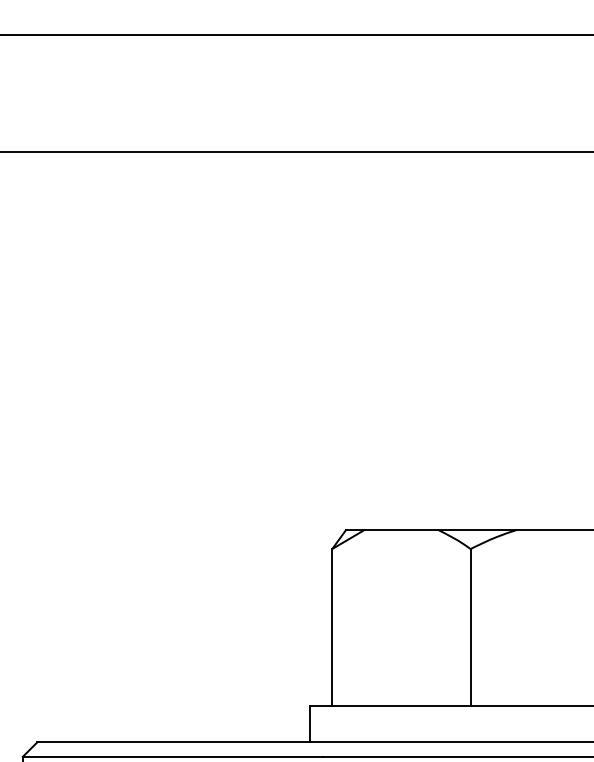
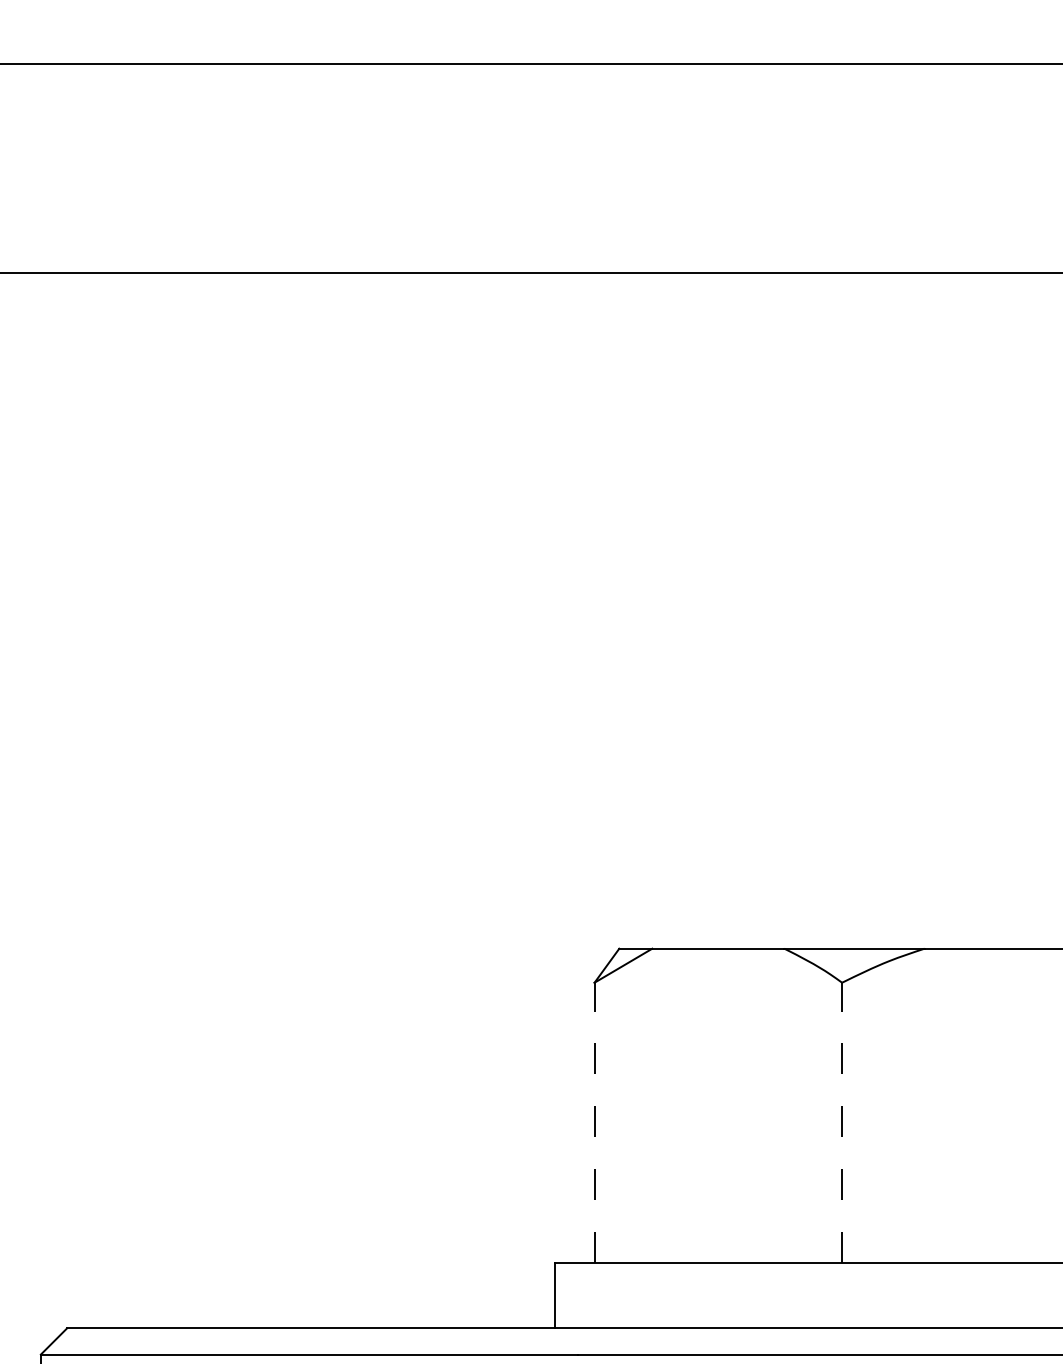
line: (332, 626) -> (595, 1121), solid -> dashed
line: (470, 626) -> (841, 1121), solid -> dashed

